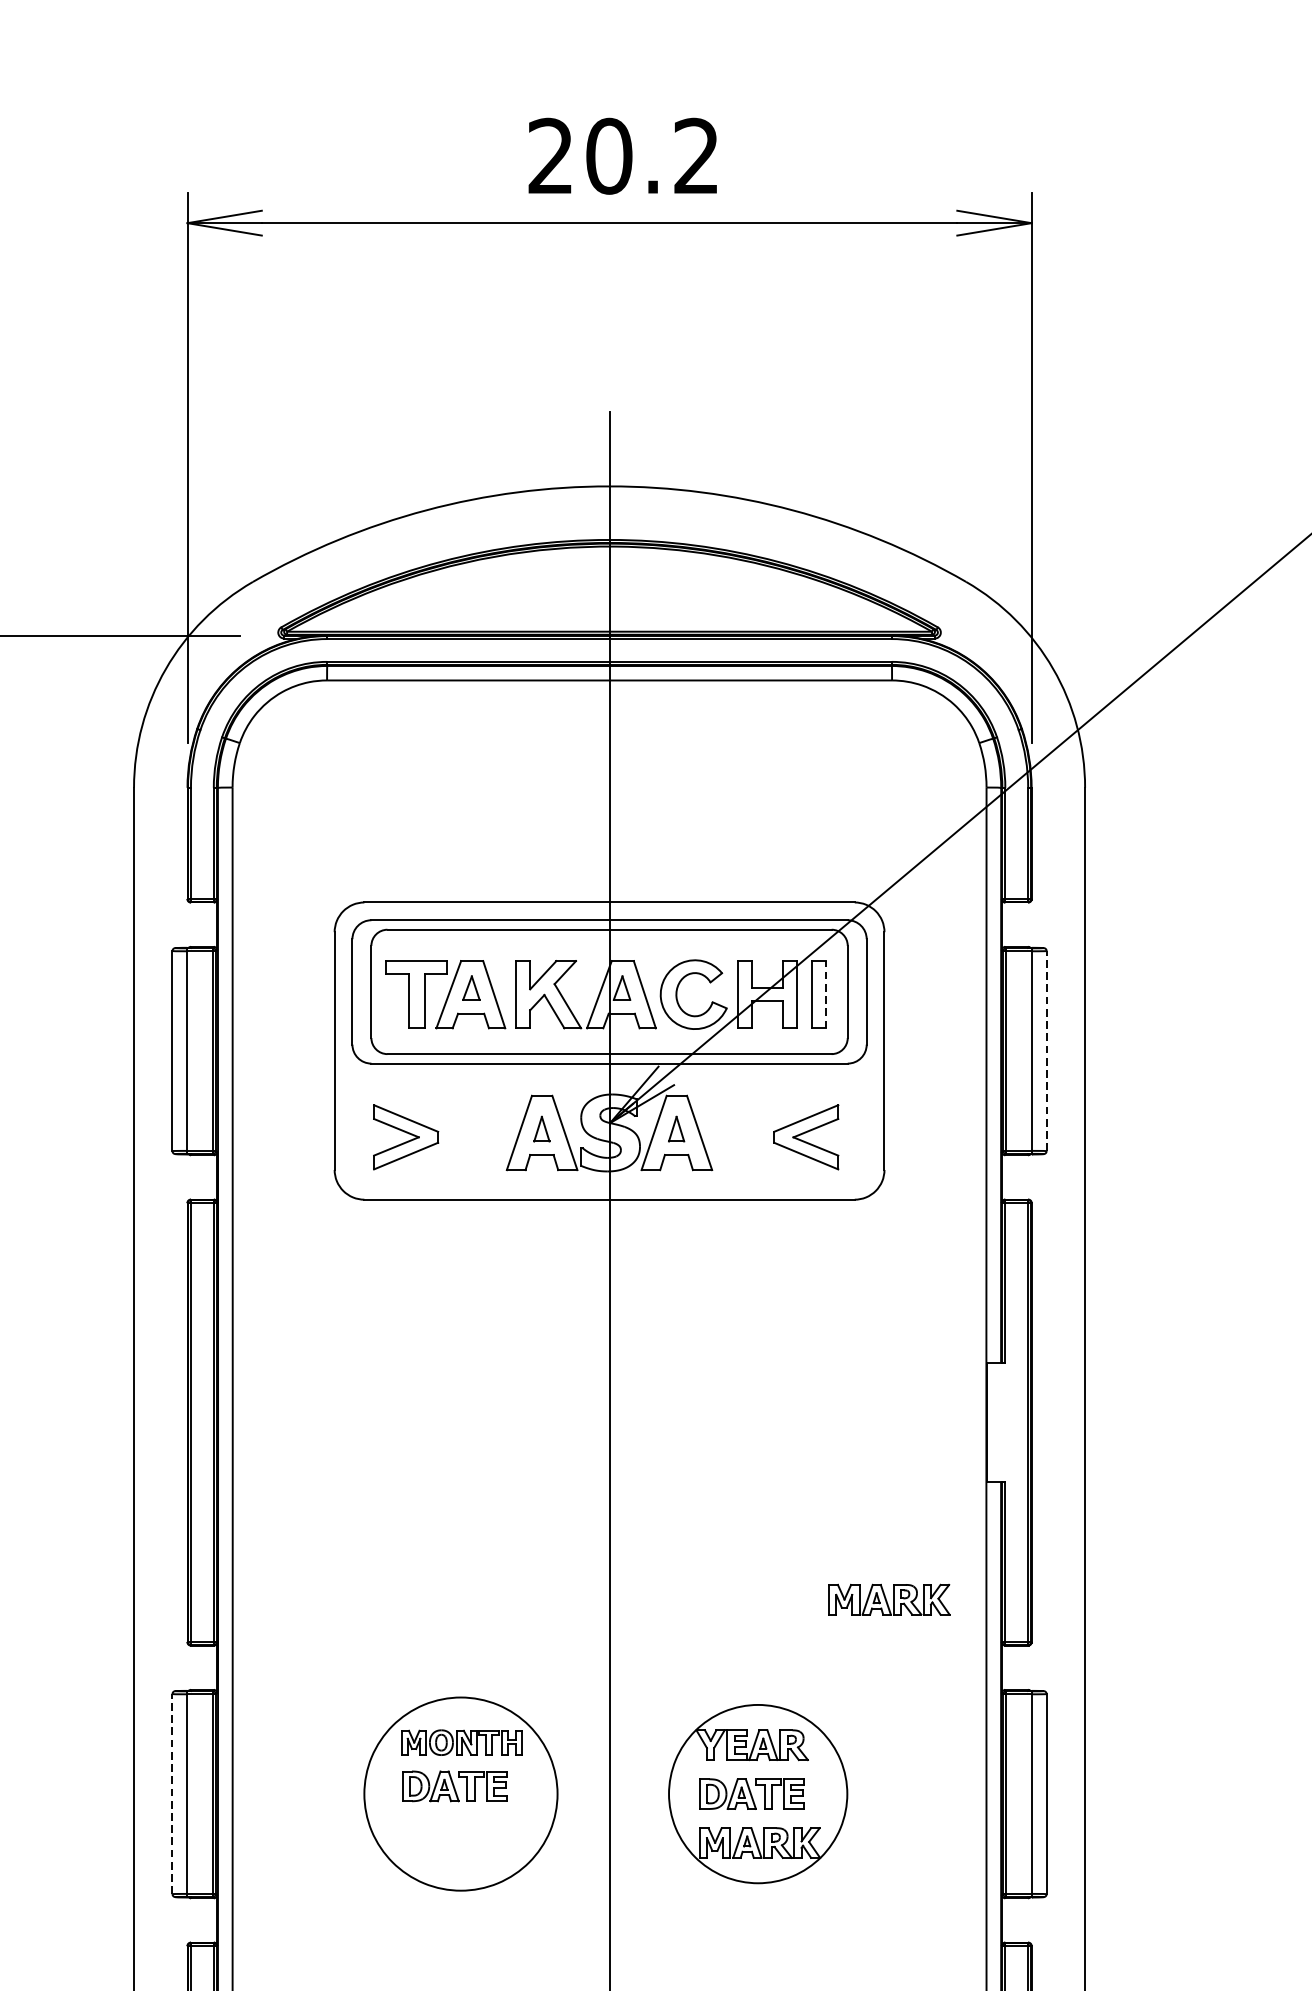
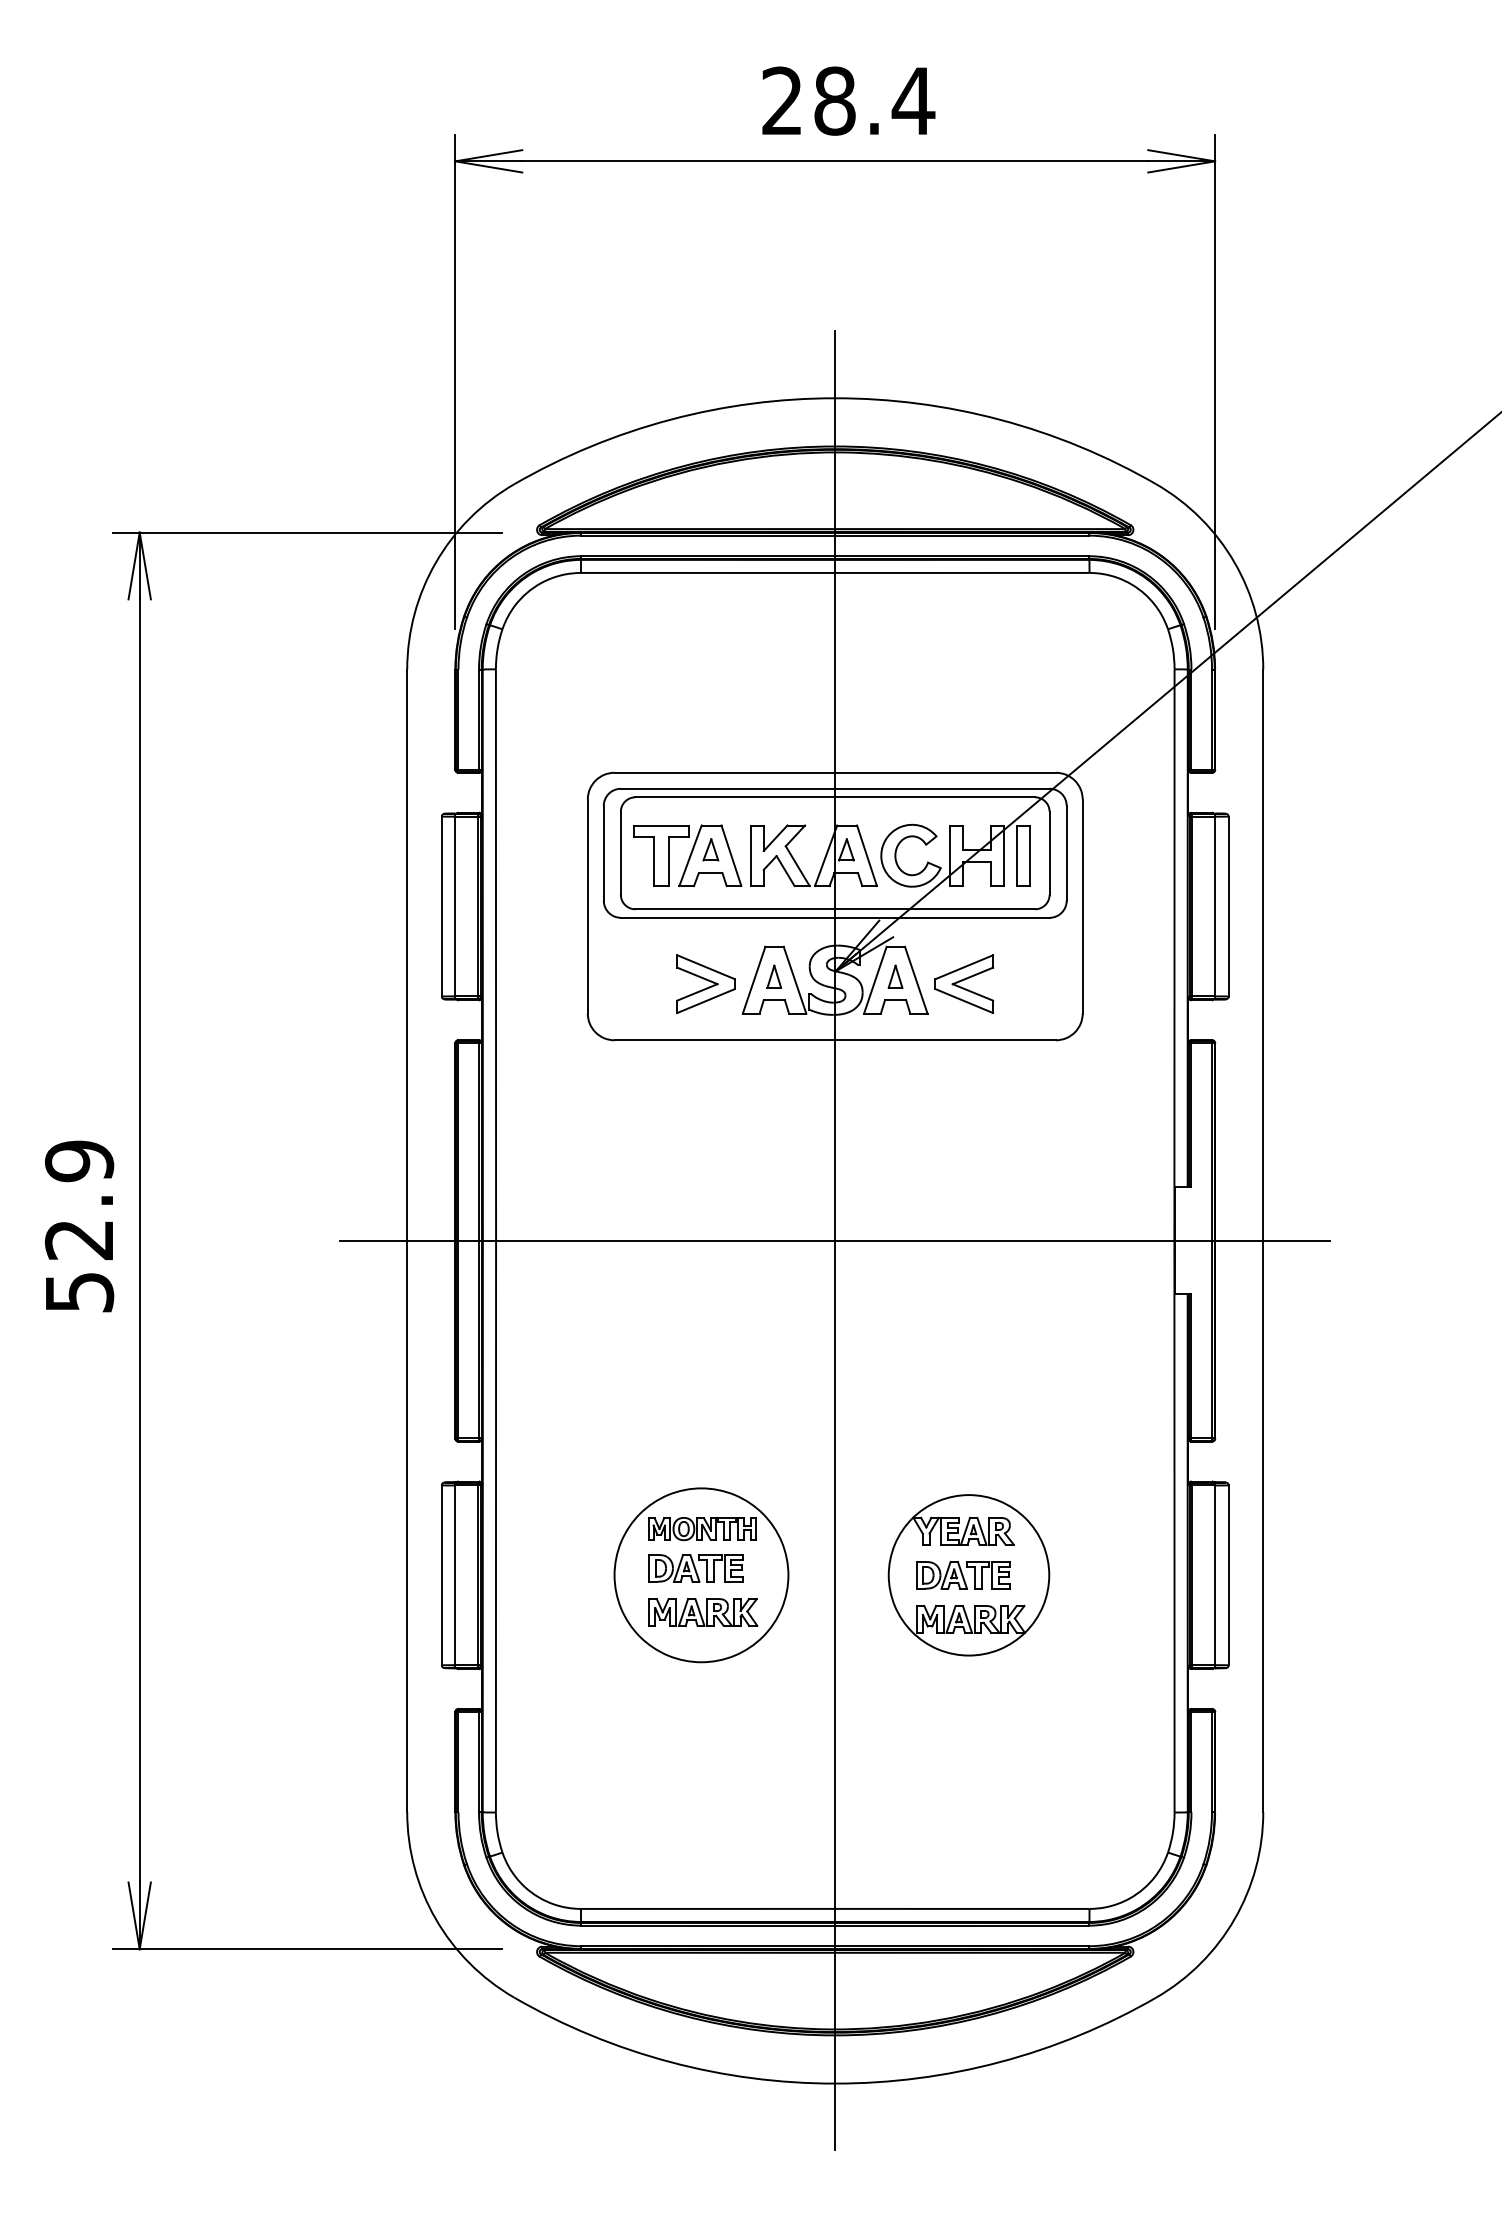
text: (653, 155) -> (874, 100), 20.2 -> 28.4
line: (826, 994) -> (1030, 855), dashed -> solid
line: (1046, 1051) -> (1228, 906), dashed -> solid
part: (405, 1136) -> (705, 983), moved
part: (806, 1137) -> (964, 984), moved
line: (609, 1422) -> (835, 1240), added
part: (889, 1599) -> (703, 1612), moved
line: (172, 1793) -> (441, 1574), dashed -> solid

